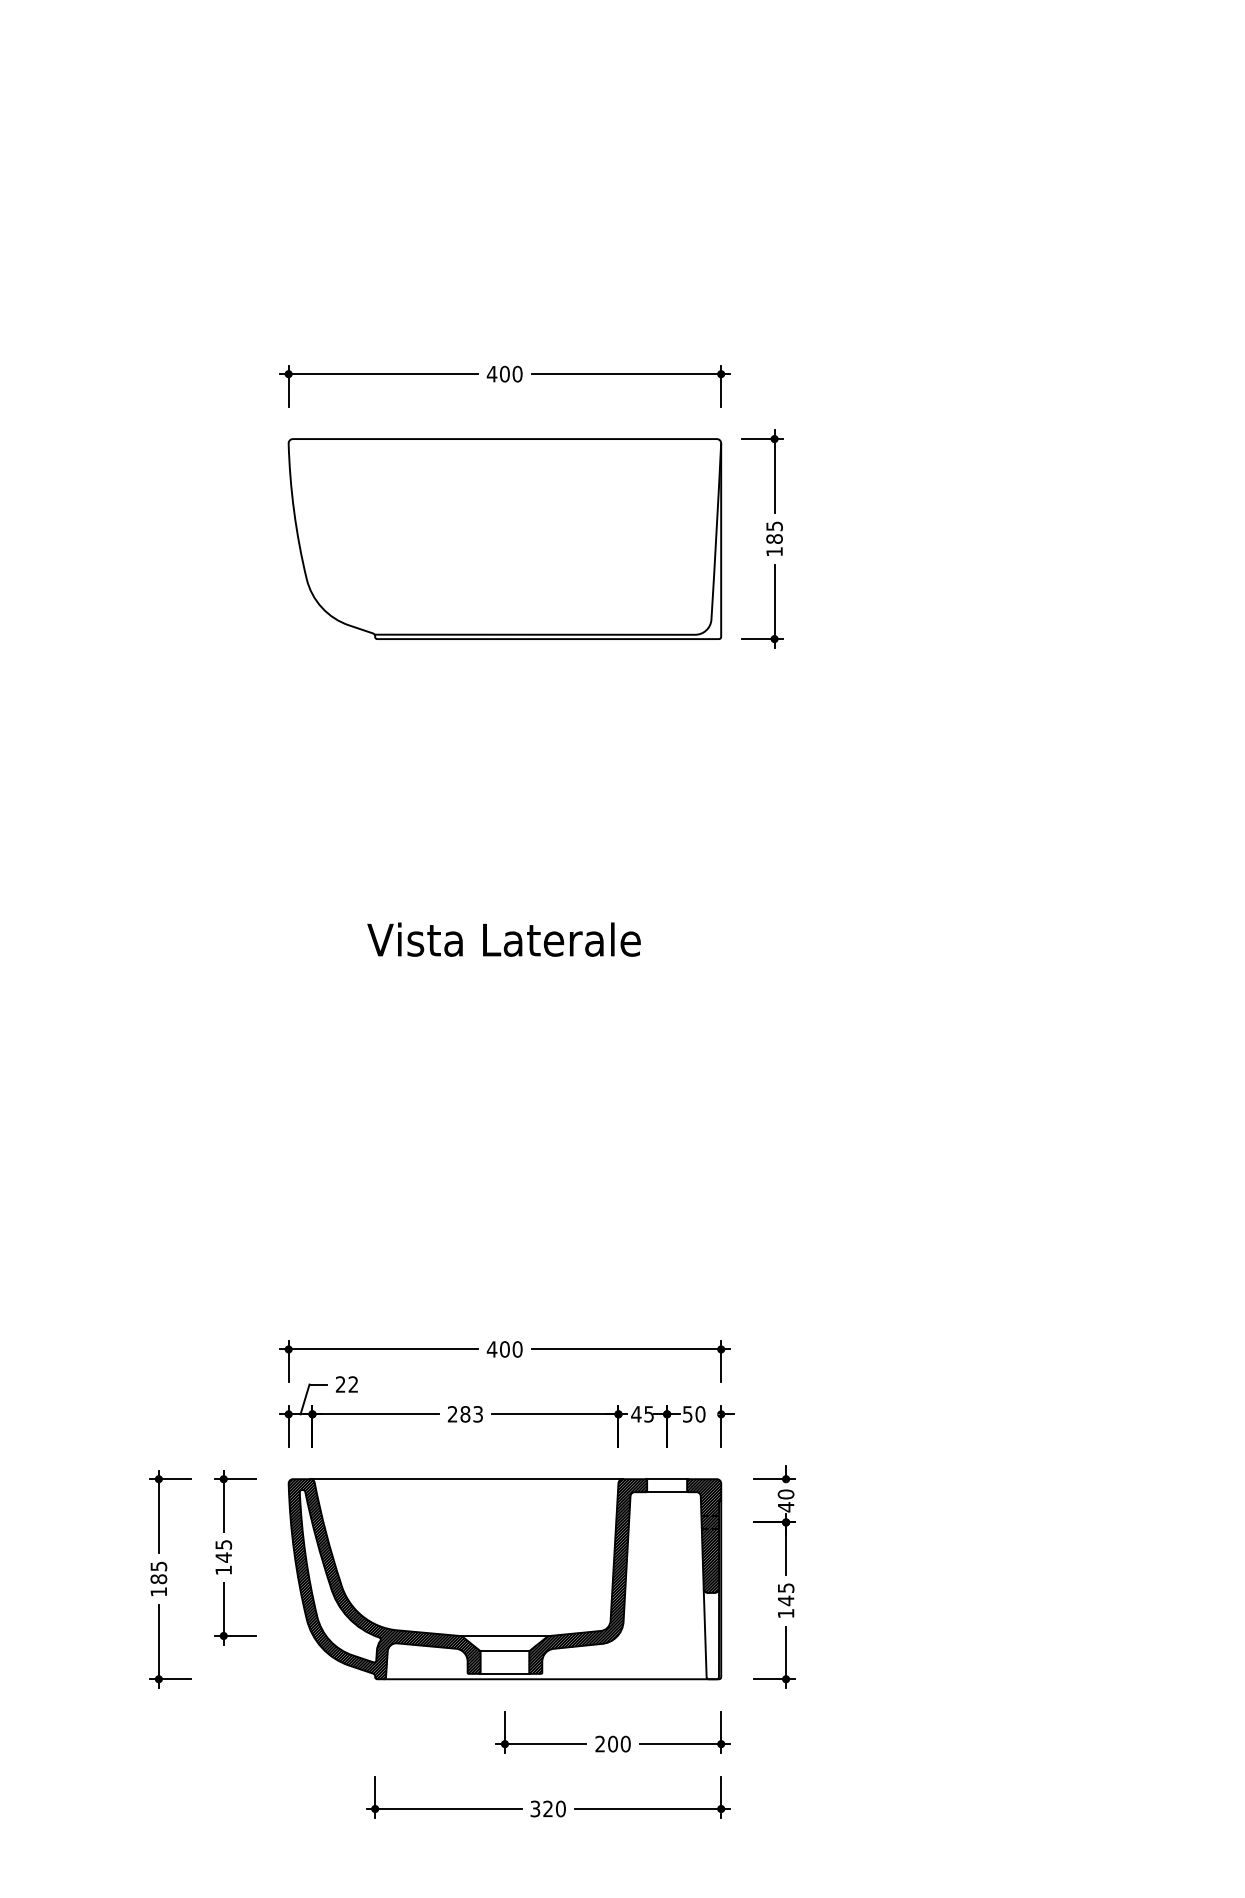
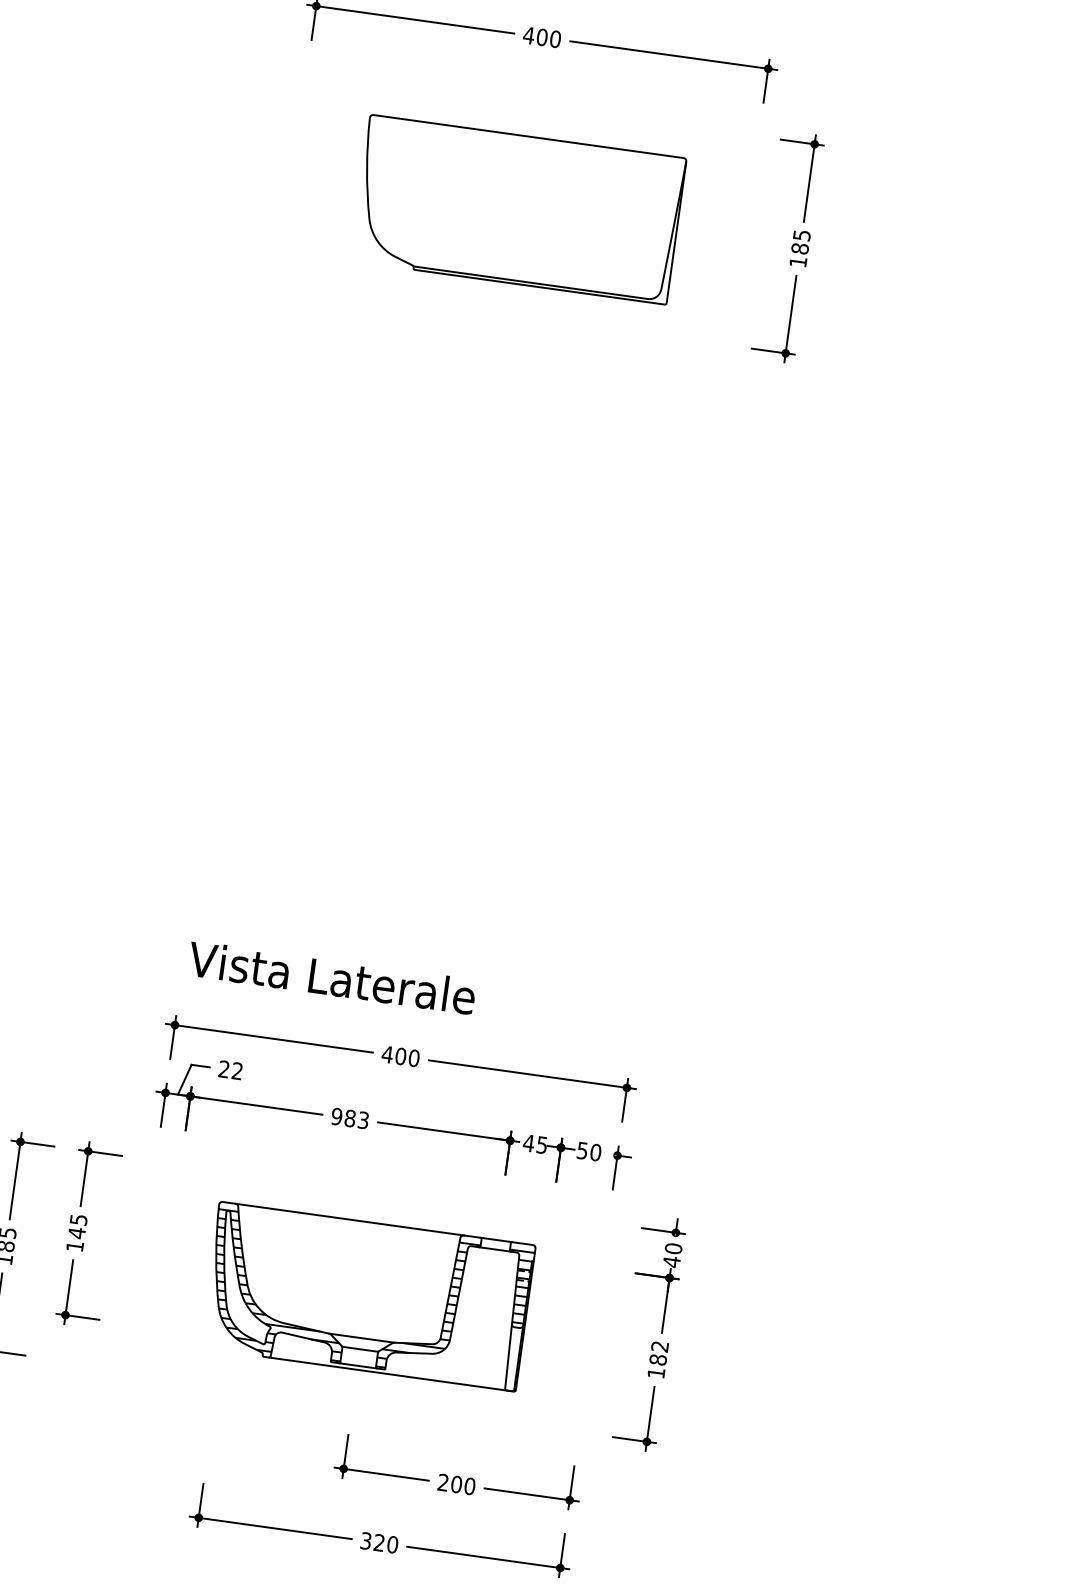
part: (504, 538) -> (518, 209), size x0.7
text: (503, 939) -> (331, 977), moved
text: (452, 1414) -> (336, 1116), 283 -> 983
part: (504, 1579) -> (367, 1296), size x0.7
text: (785, 1594) -> (658, 1353), 145 -> 182

